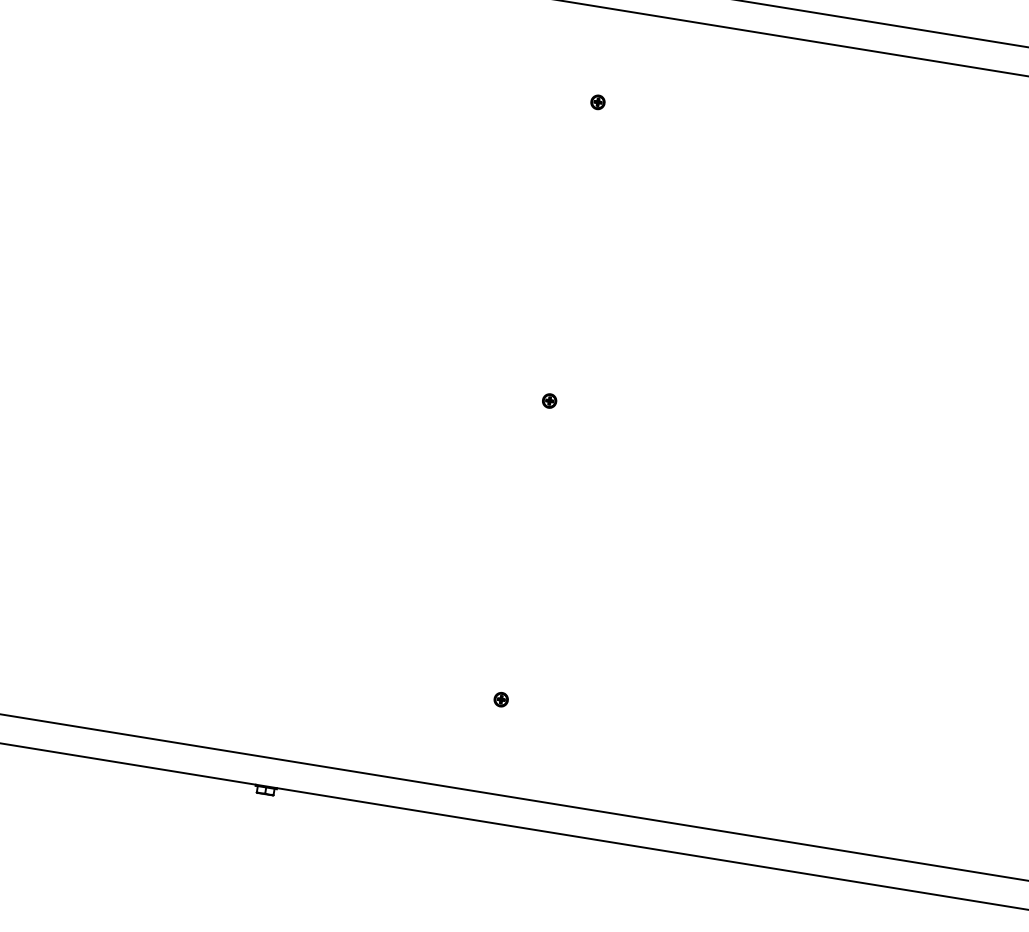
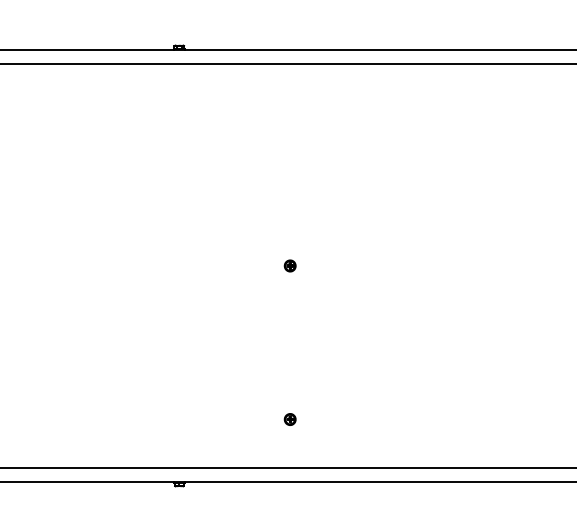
part: (596, 100) -> (289, 111), removed
part: (548, 399) -> (289, 265), size x1.6
part: (500, 699) -> (289, 419), size x1.6

